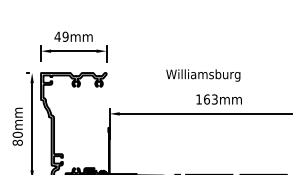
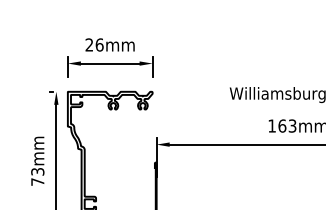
text: (61, 36) -> (94, 44), 49mm -> 26mm
text: (17, 138) -> (37, 176), 80mm -> 73mm

